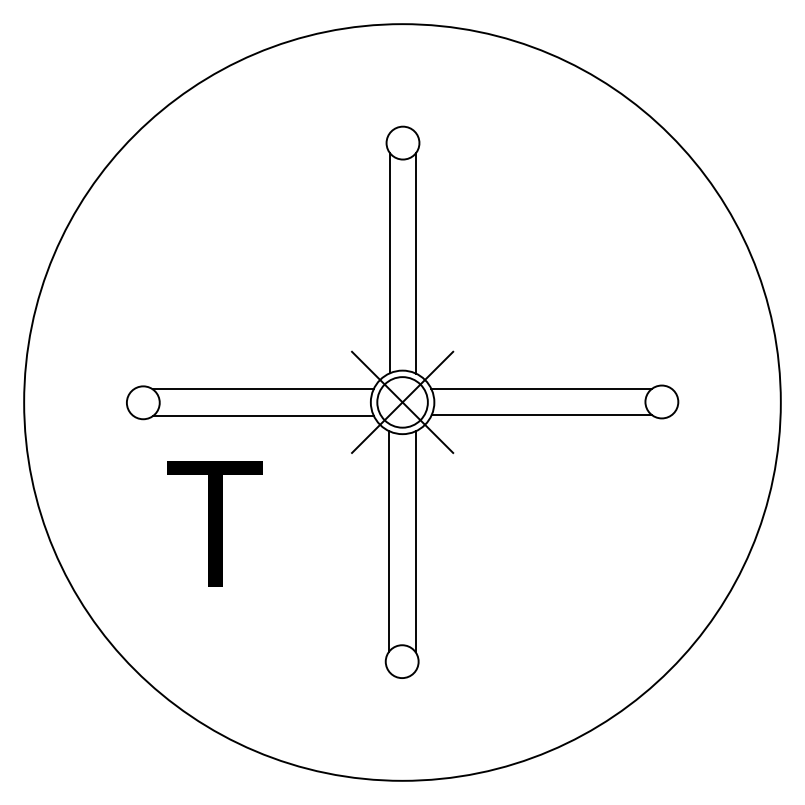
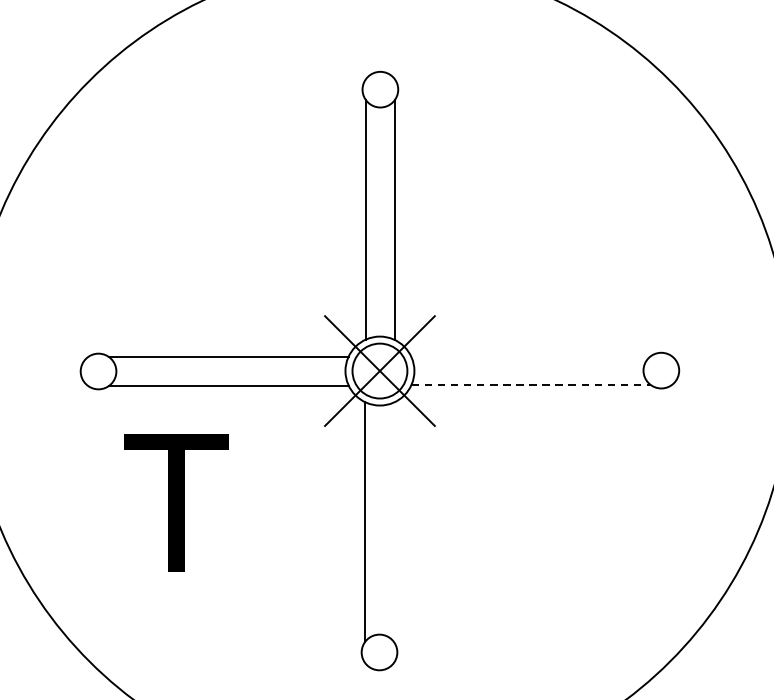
line: (541, 388) -> (530, 355), removed
line: (542, 415) -> (531, 385), solid -> dashed
line: (415, 541) -> (393, 522), removed

